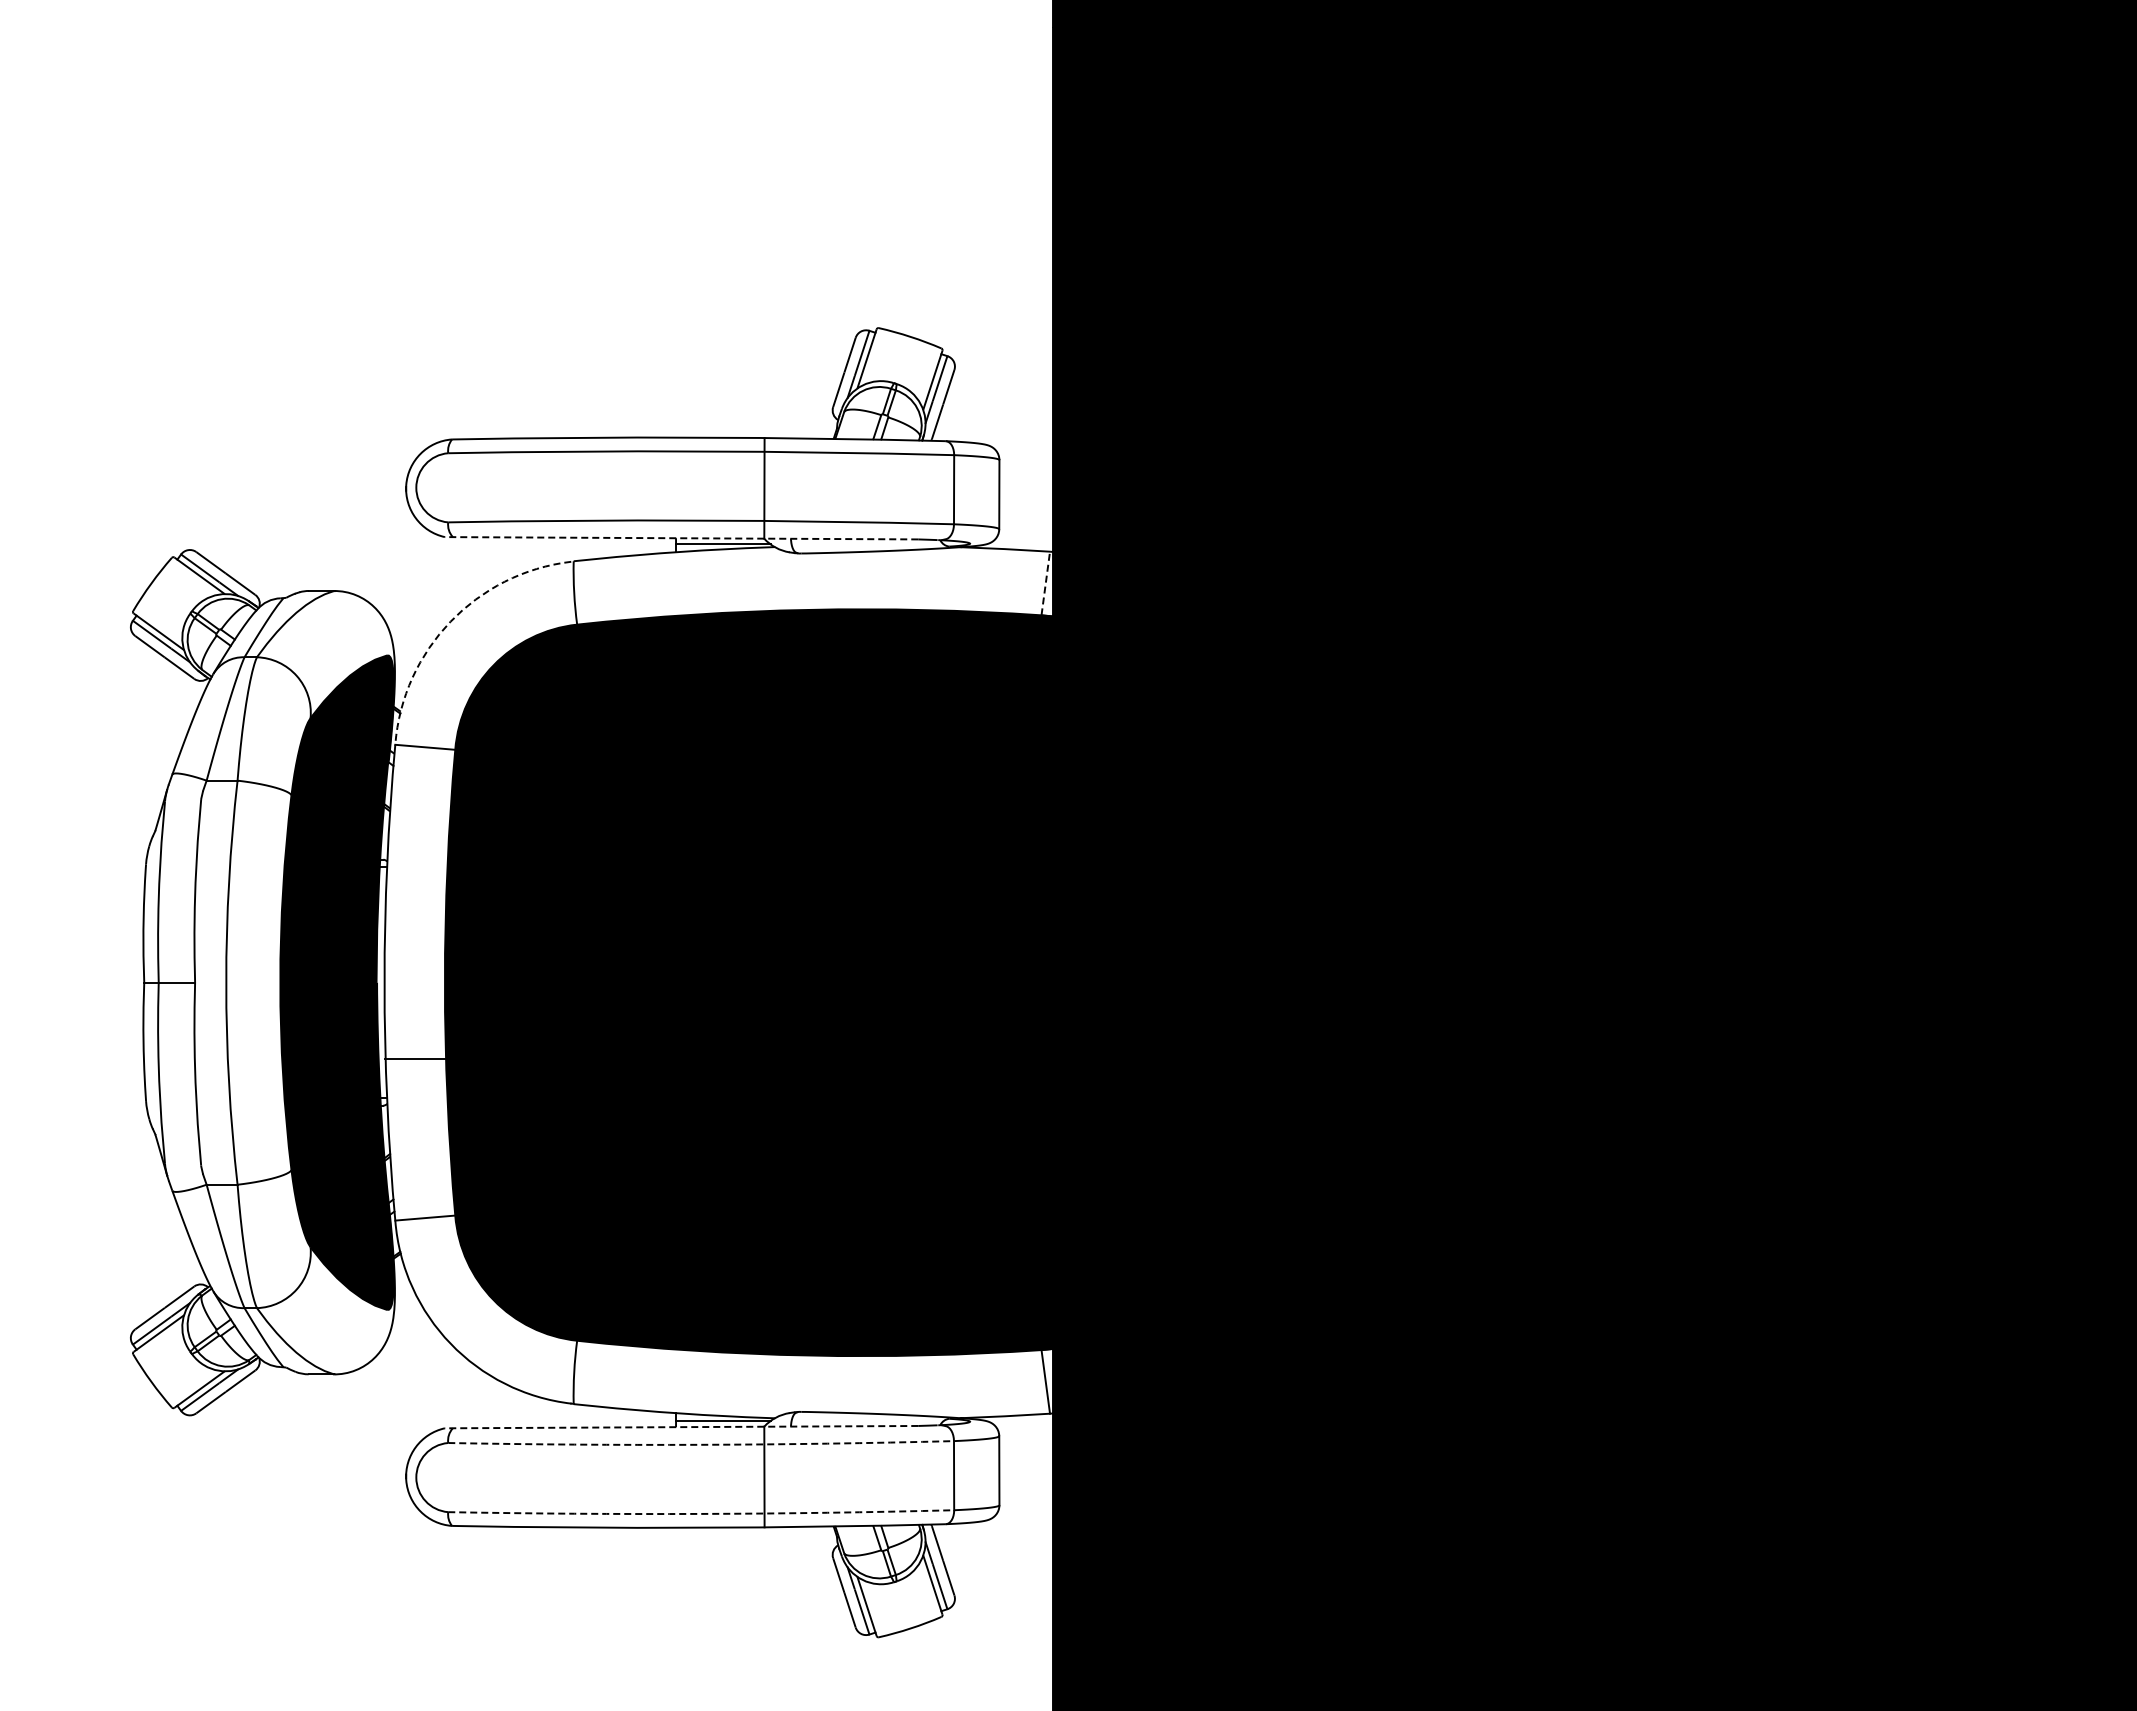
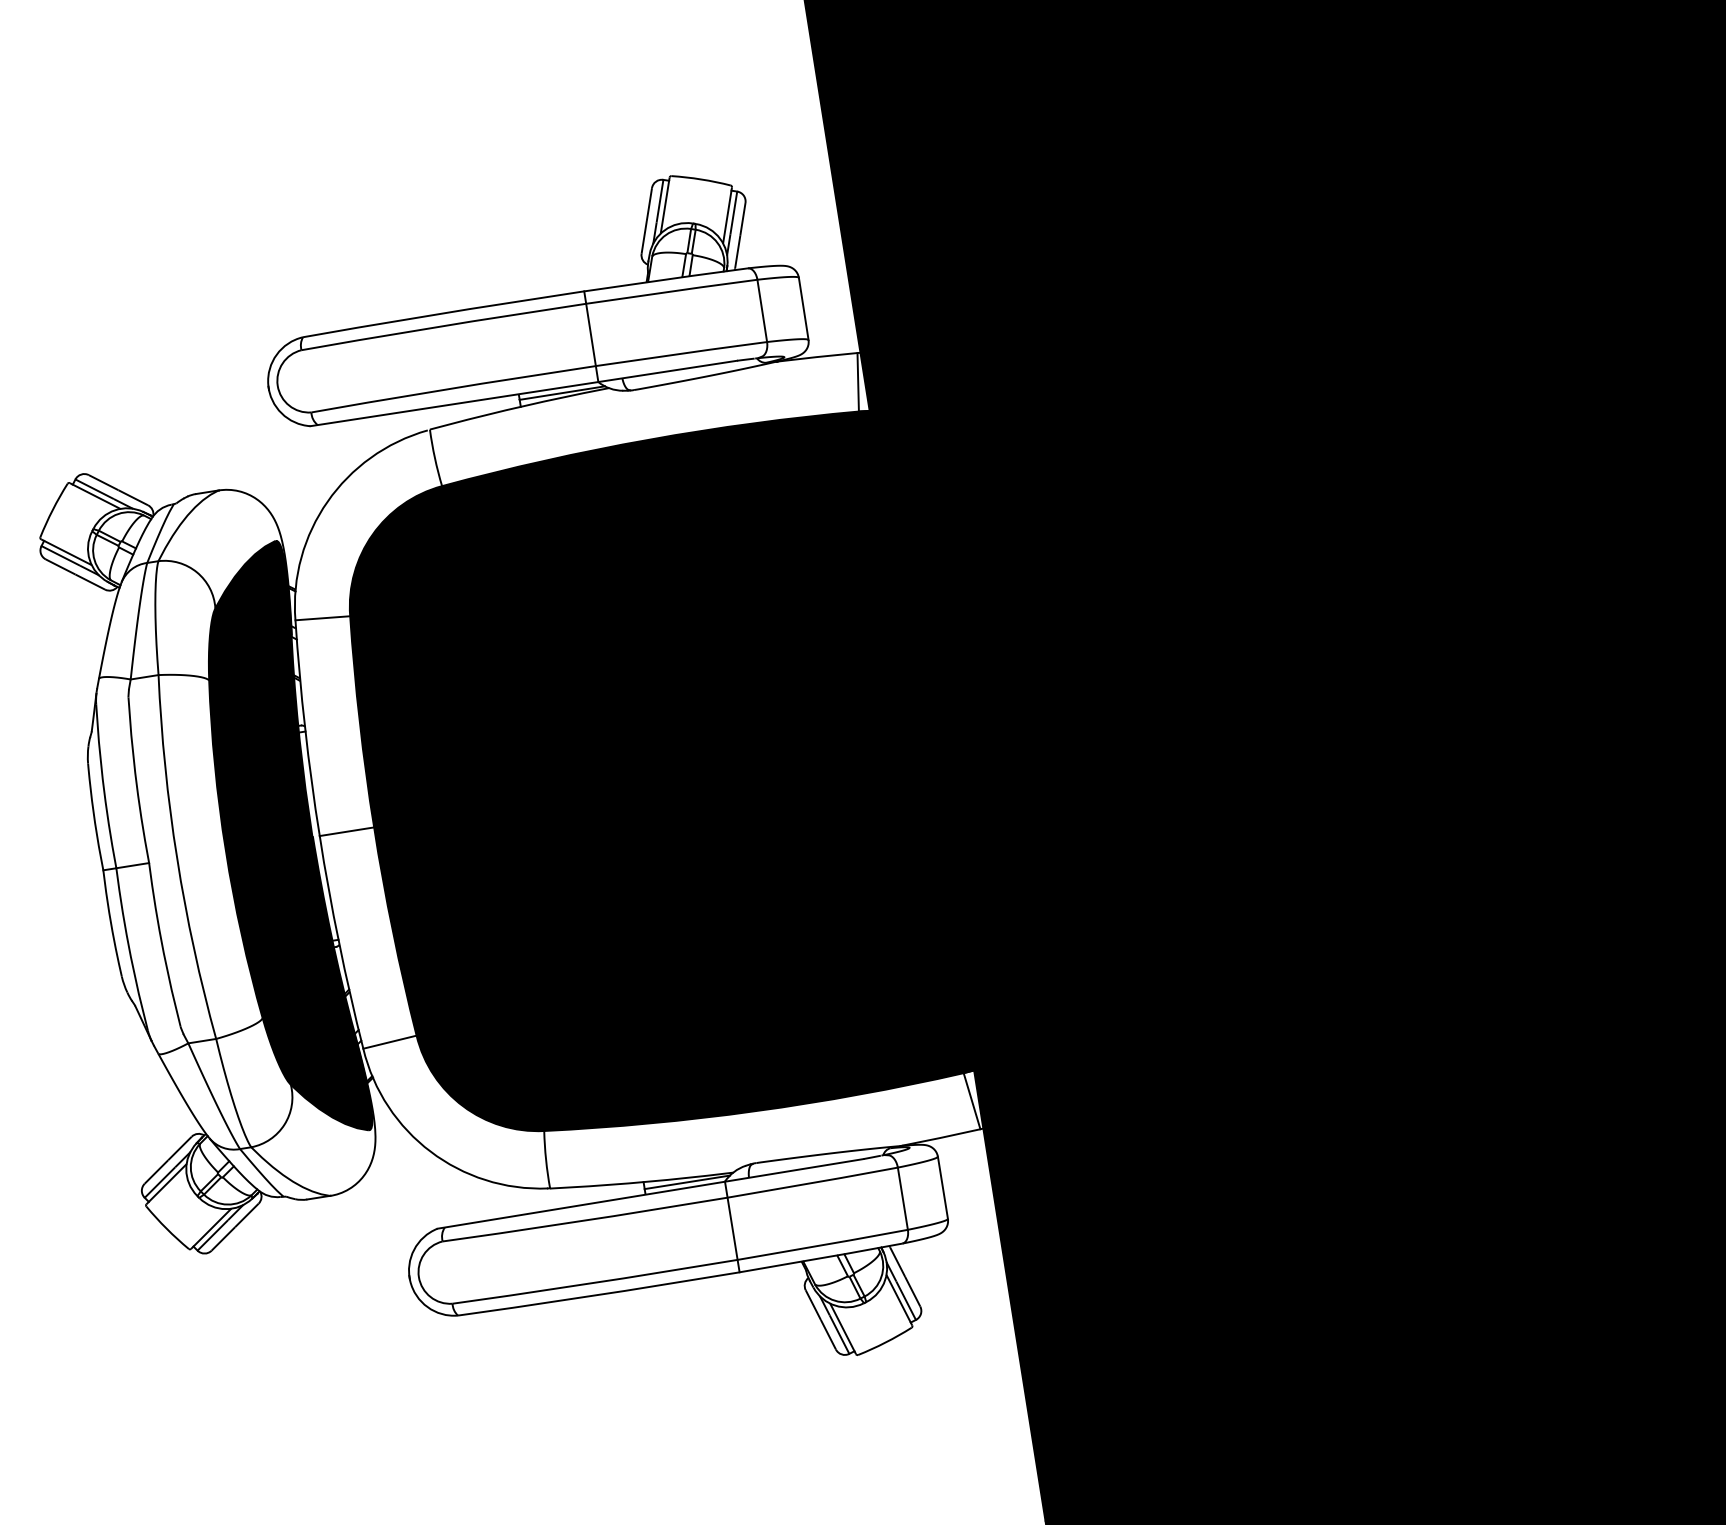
line: (681, 538) -> (523, 393), dashed -> solid
line: (1045, 583) -> (857, 382), dashed -> solid
arc: (450, 621) -> (327, 501), dashed -> solid
line: (414, 1058) -> (346, 831), moved
line: (681, 1427) -> (650, 1194), dashed -> solid
arc: (701, 1444) -> (670, 1206), dashed -> solid
arc: (701, 1513) -> (680, 1268), dashed -> solid

